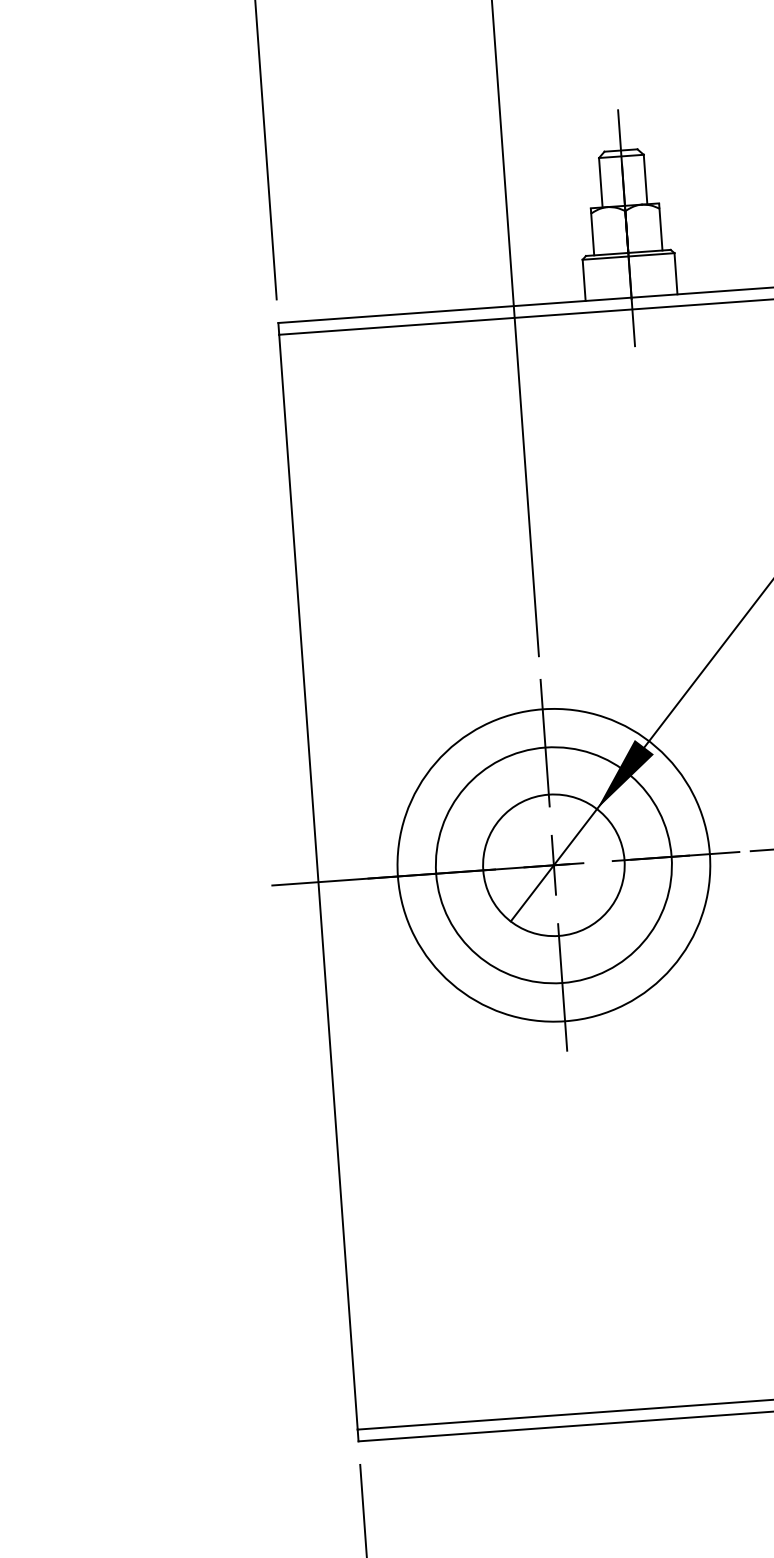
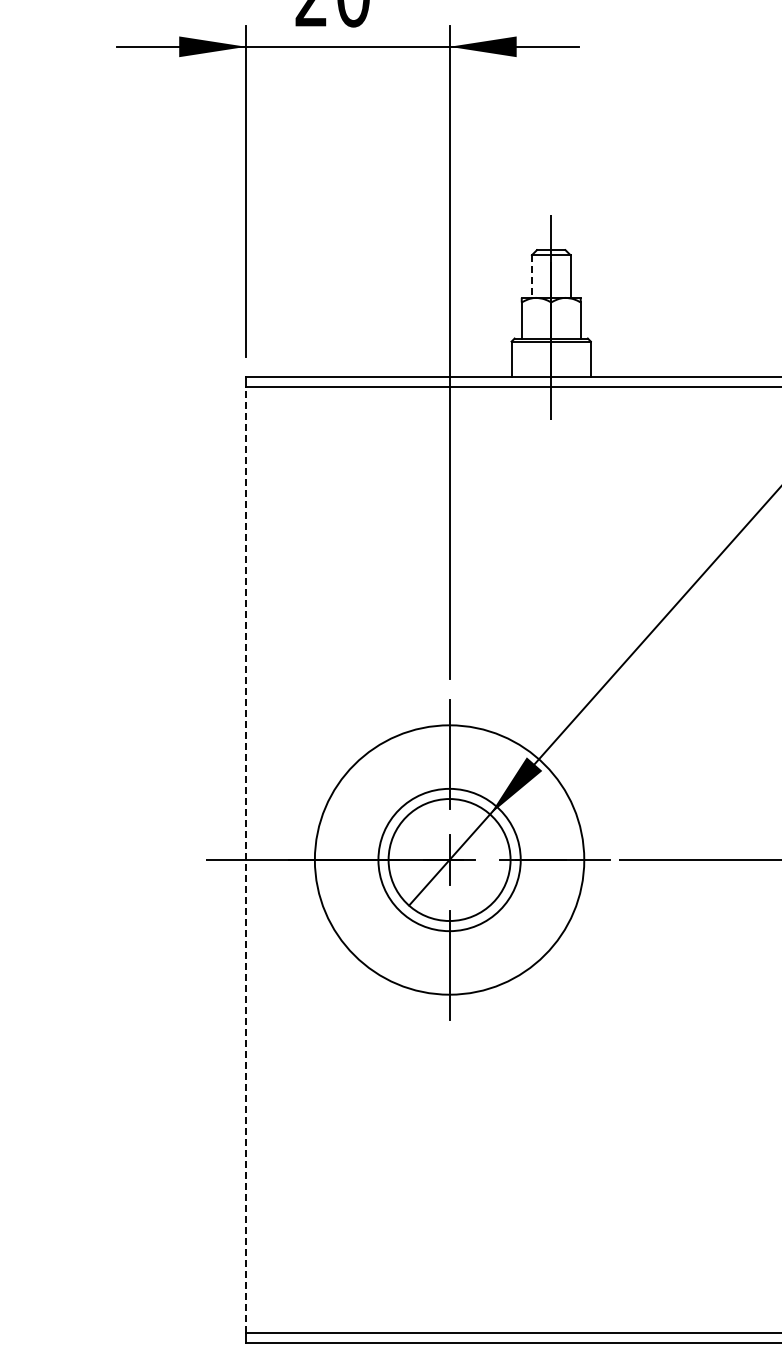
line: (600, 183) -> (531, 277), solid -> dashed
circle: (553, 864) -> (449, 859), size x0.7
line: (318, 882) -> (246, 860), solid -> dashed

